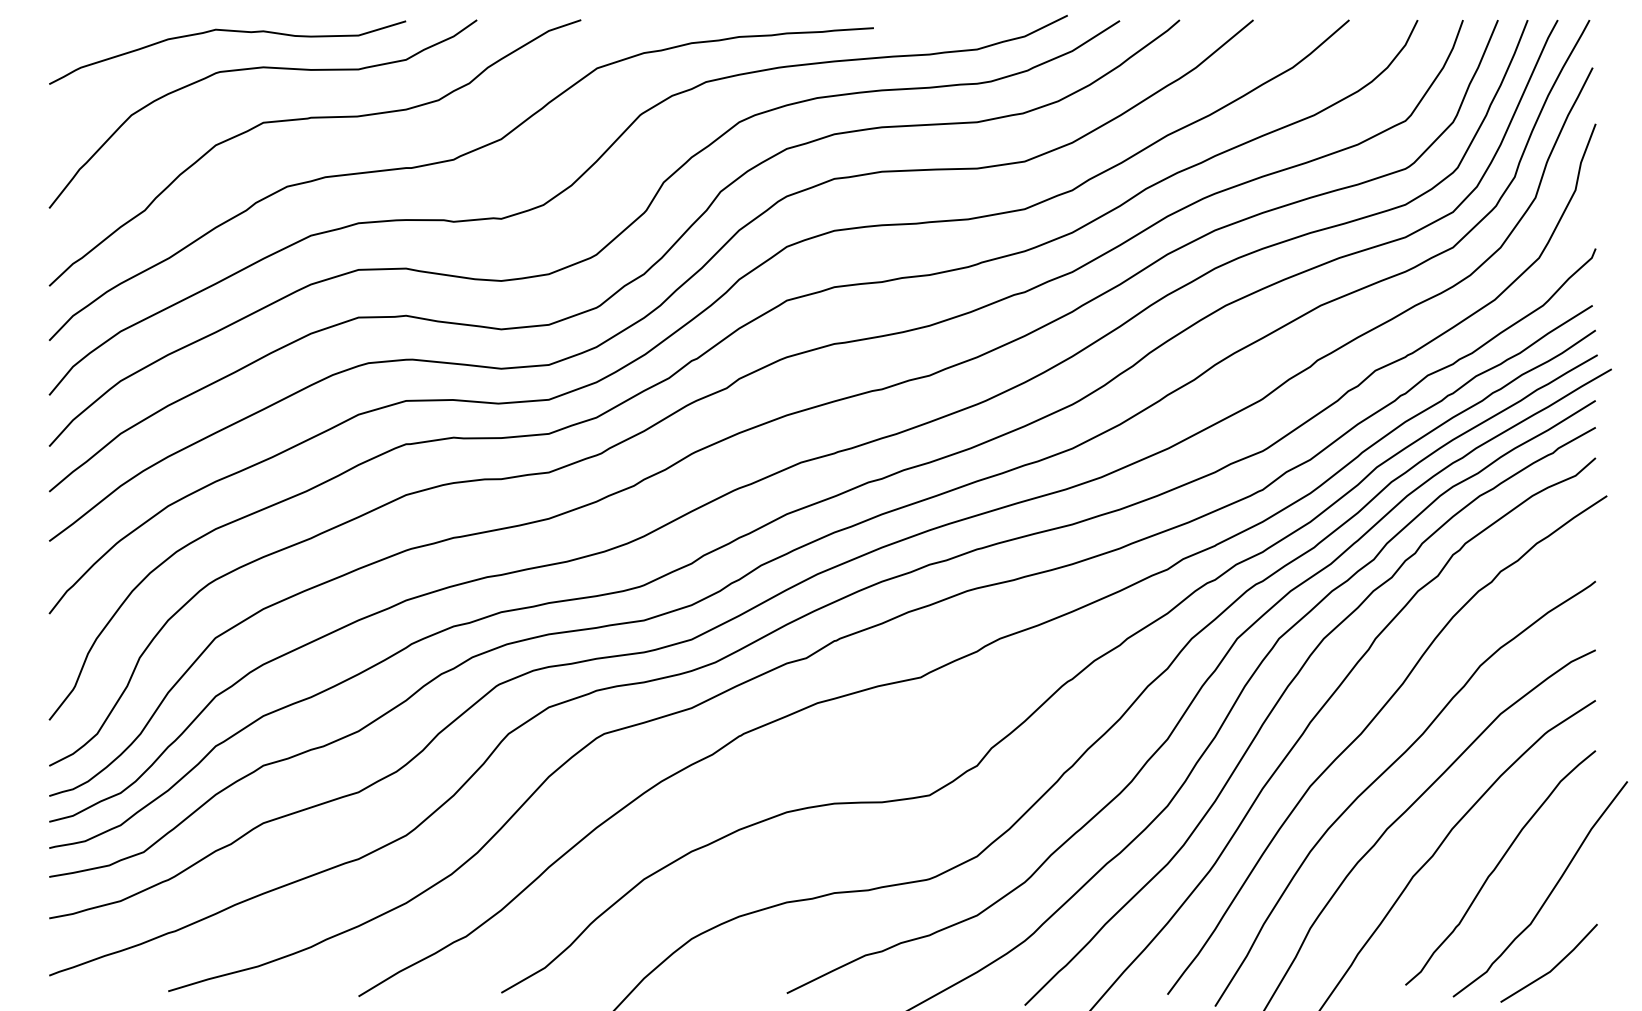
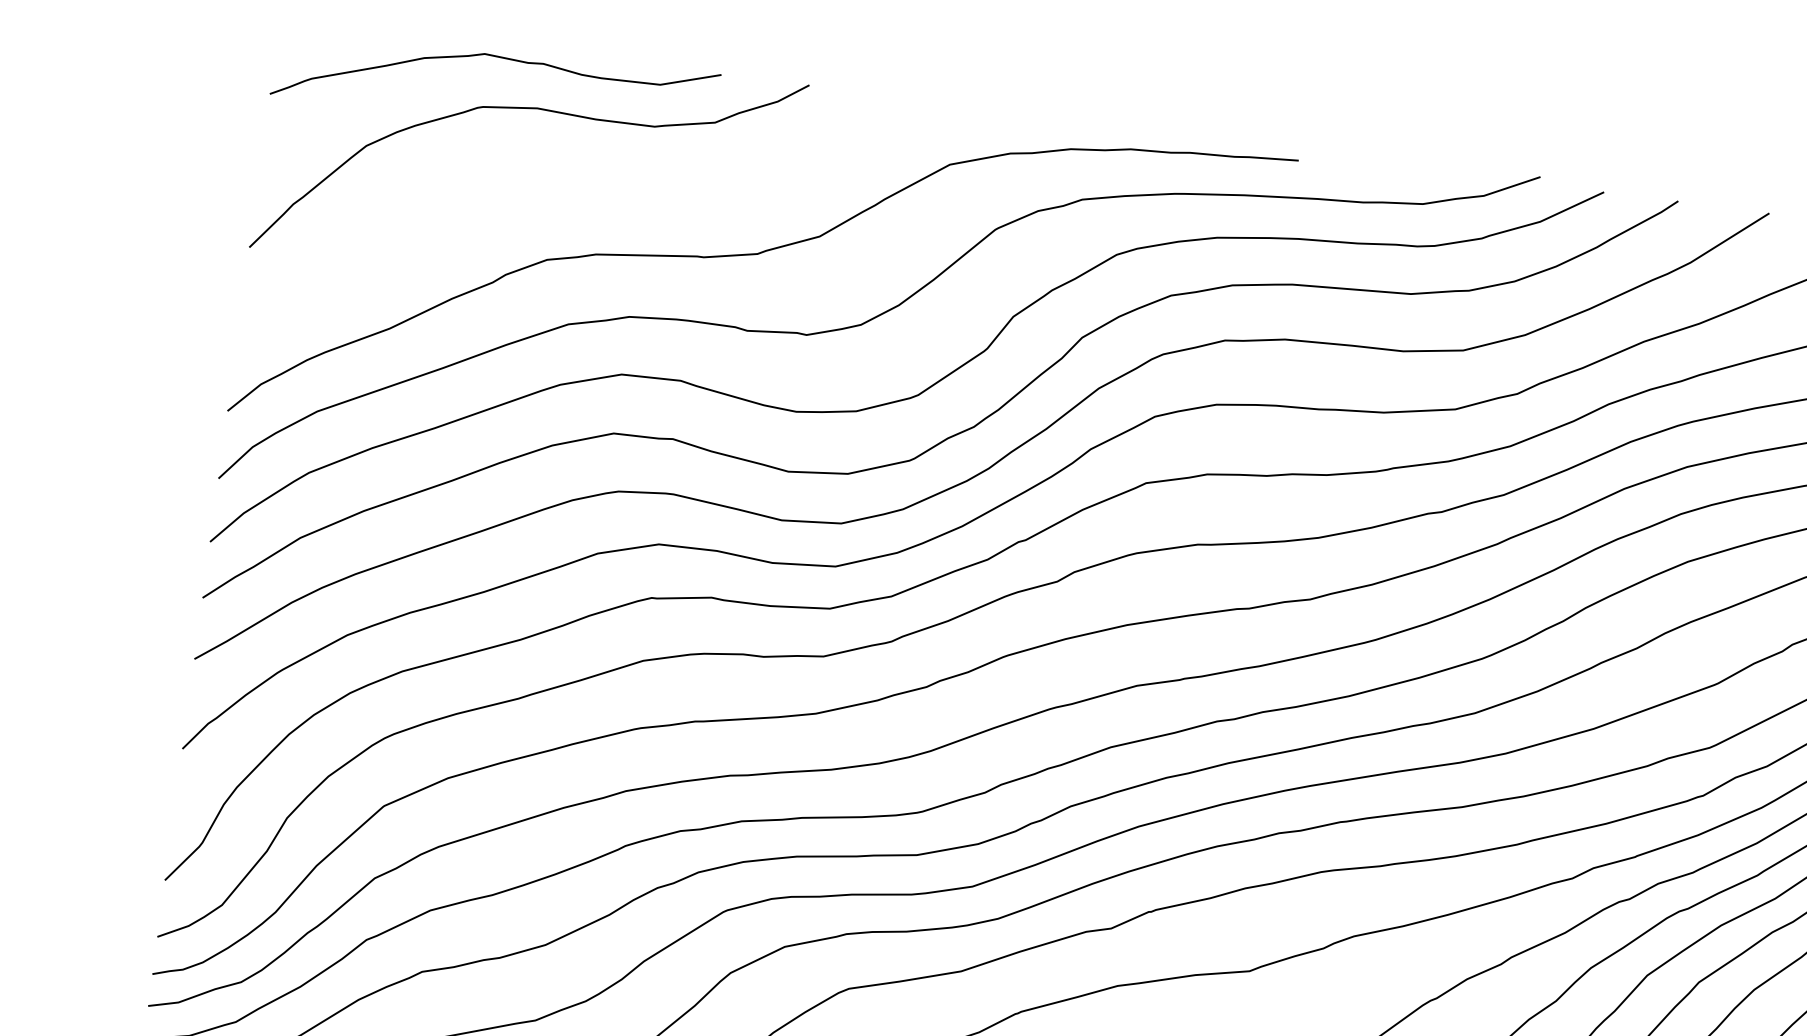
curve: (308, 119) -> (584, 180), removed

